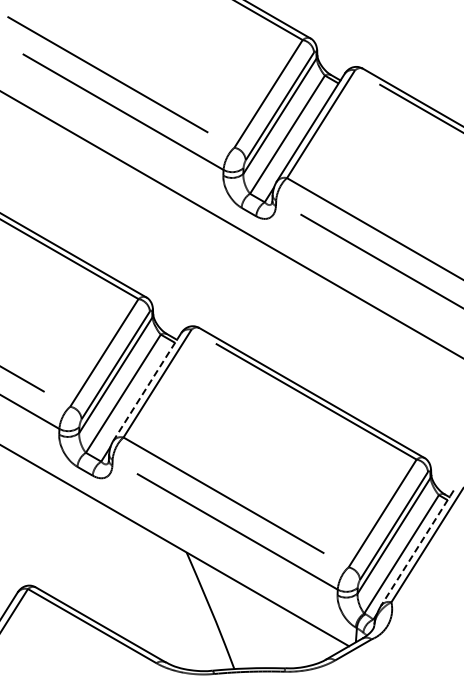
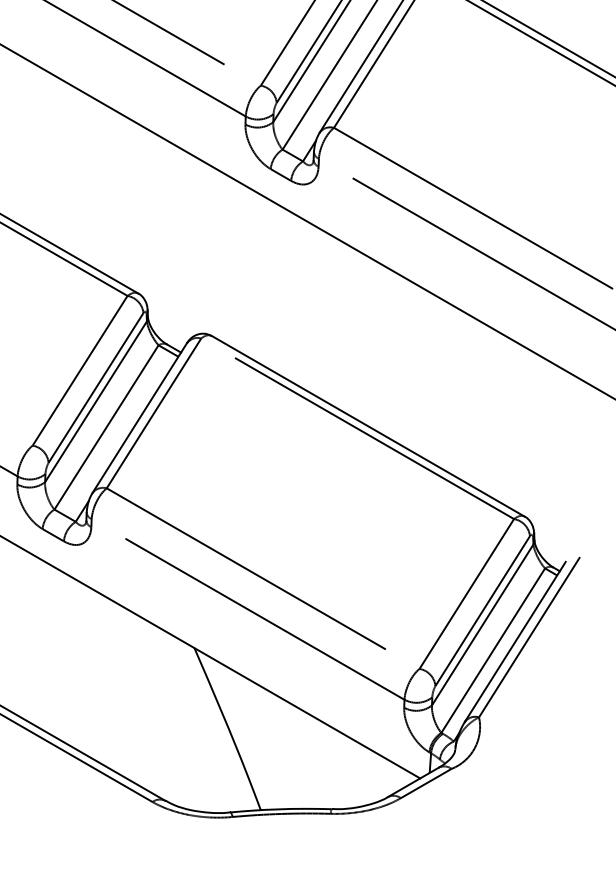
line: (147, 387) -> (140, 418), dashed -> solid
line: (417, 548) -> (515, 642), dashed -> solid

